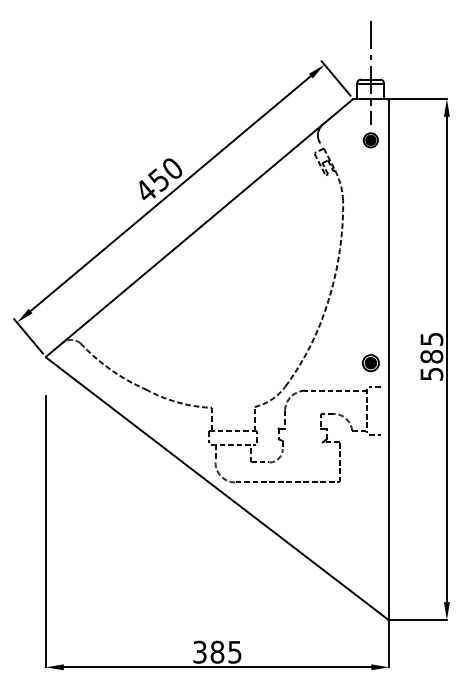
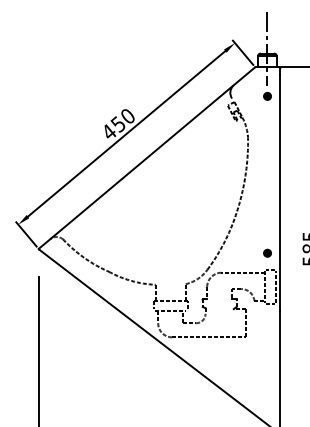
part: (370, 140) -> (267, 96), size x0.71
part: (370, 362) -> (267, 252), size x0.62
line: (382, 410) -> (275, 286), added

